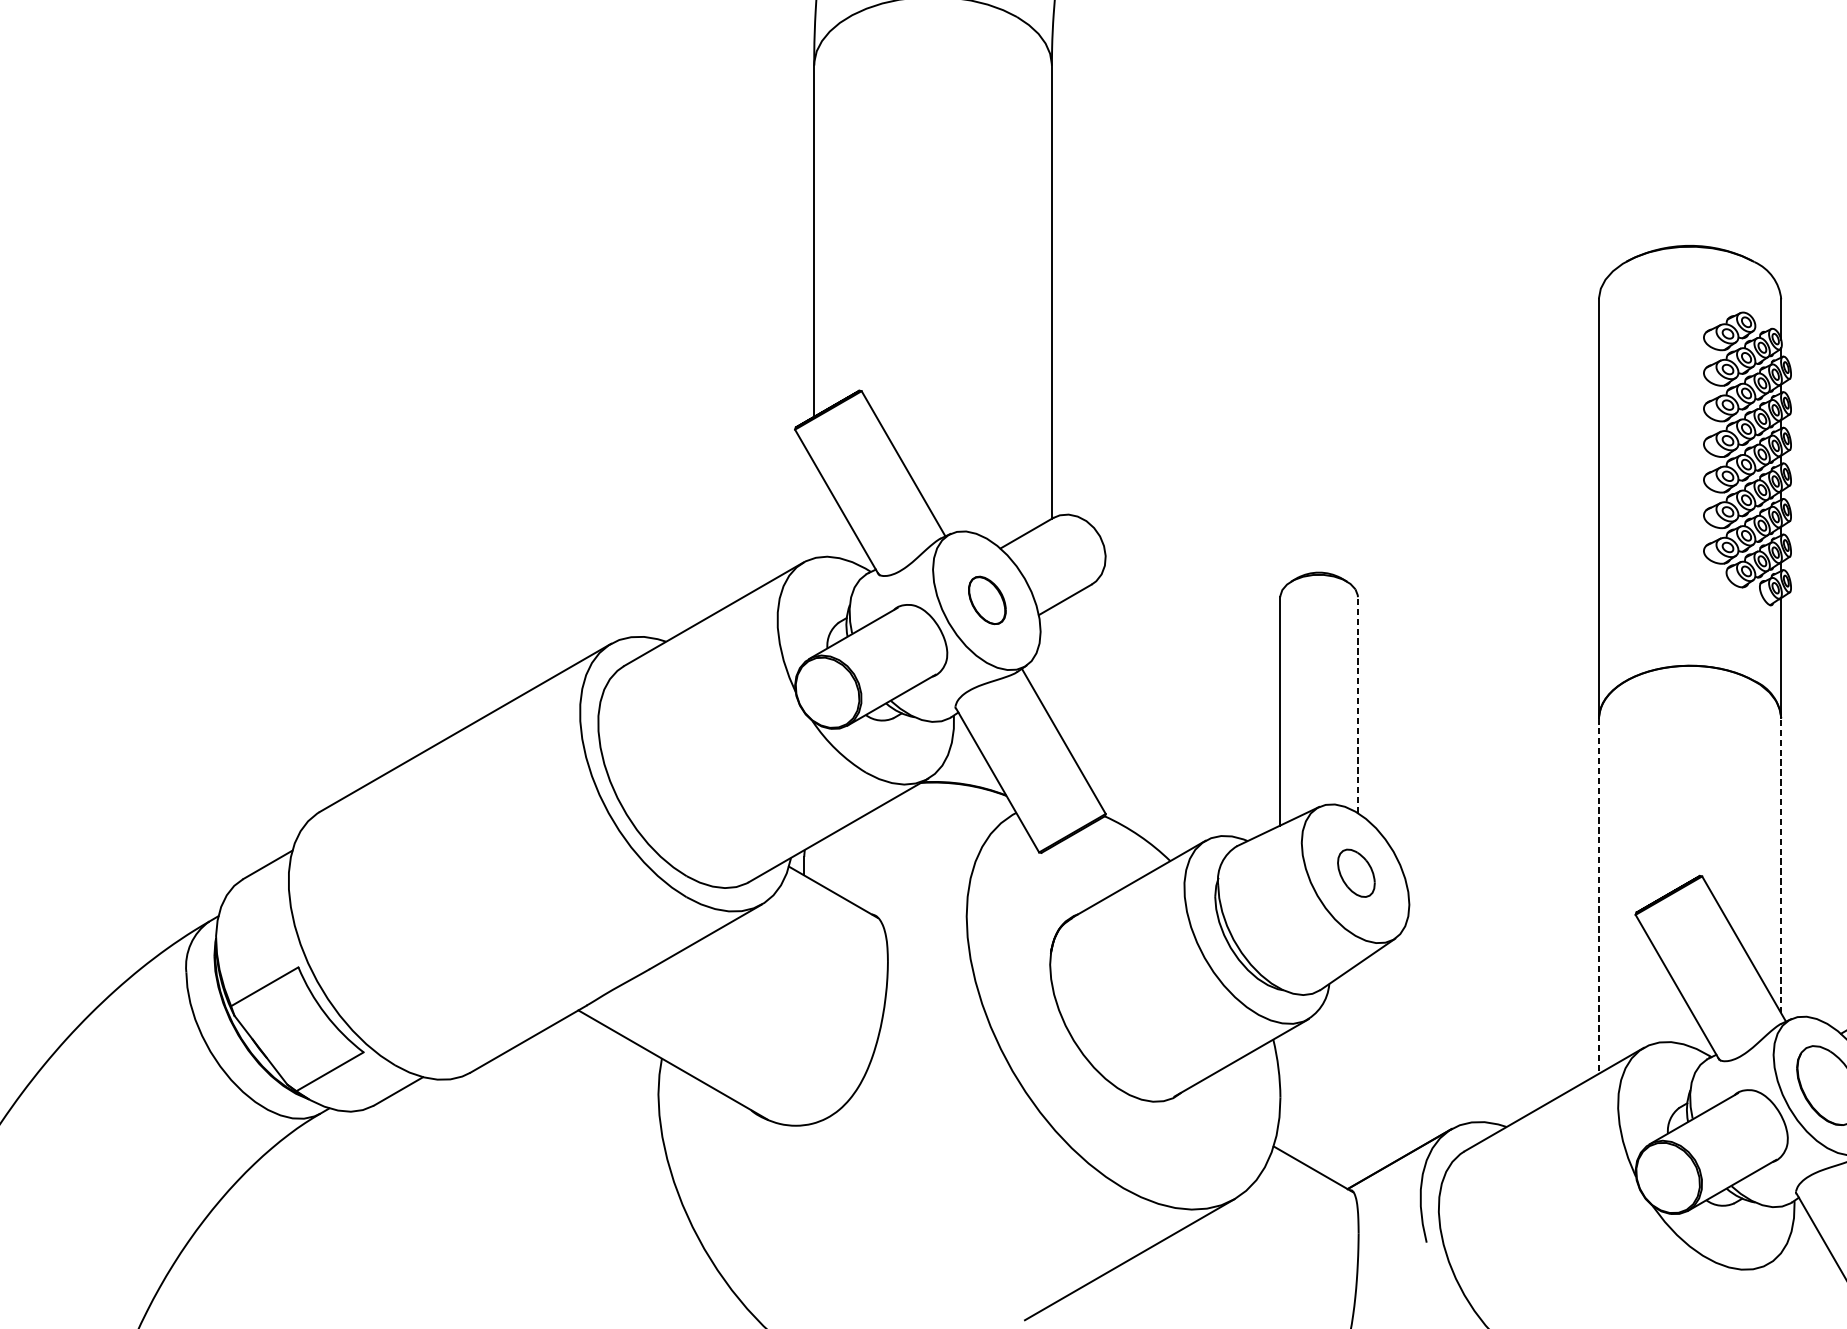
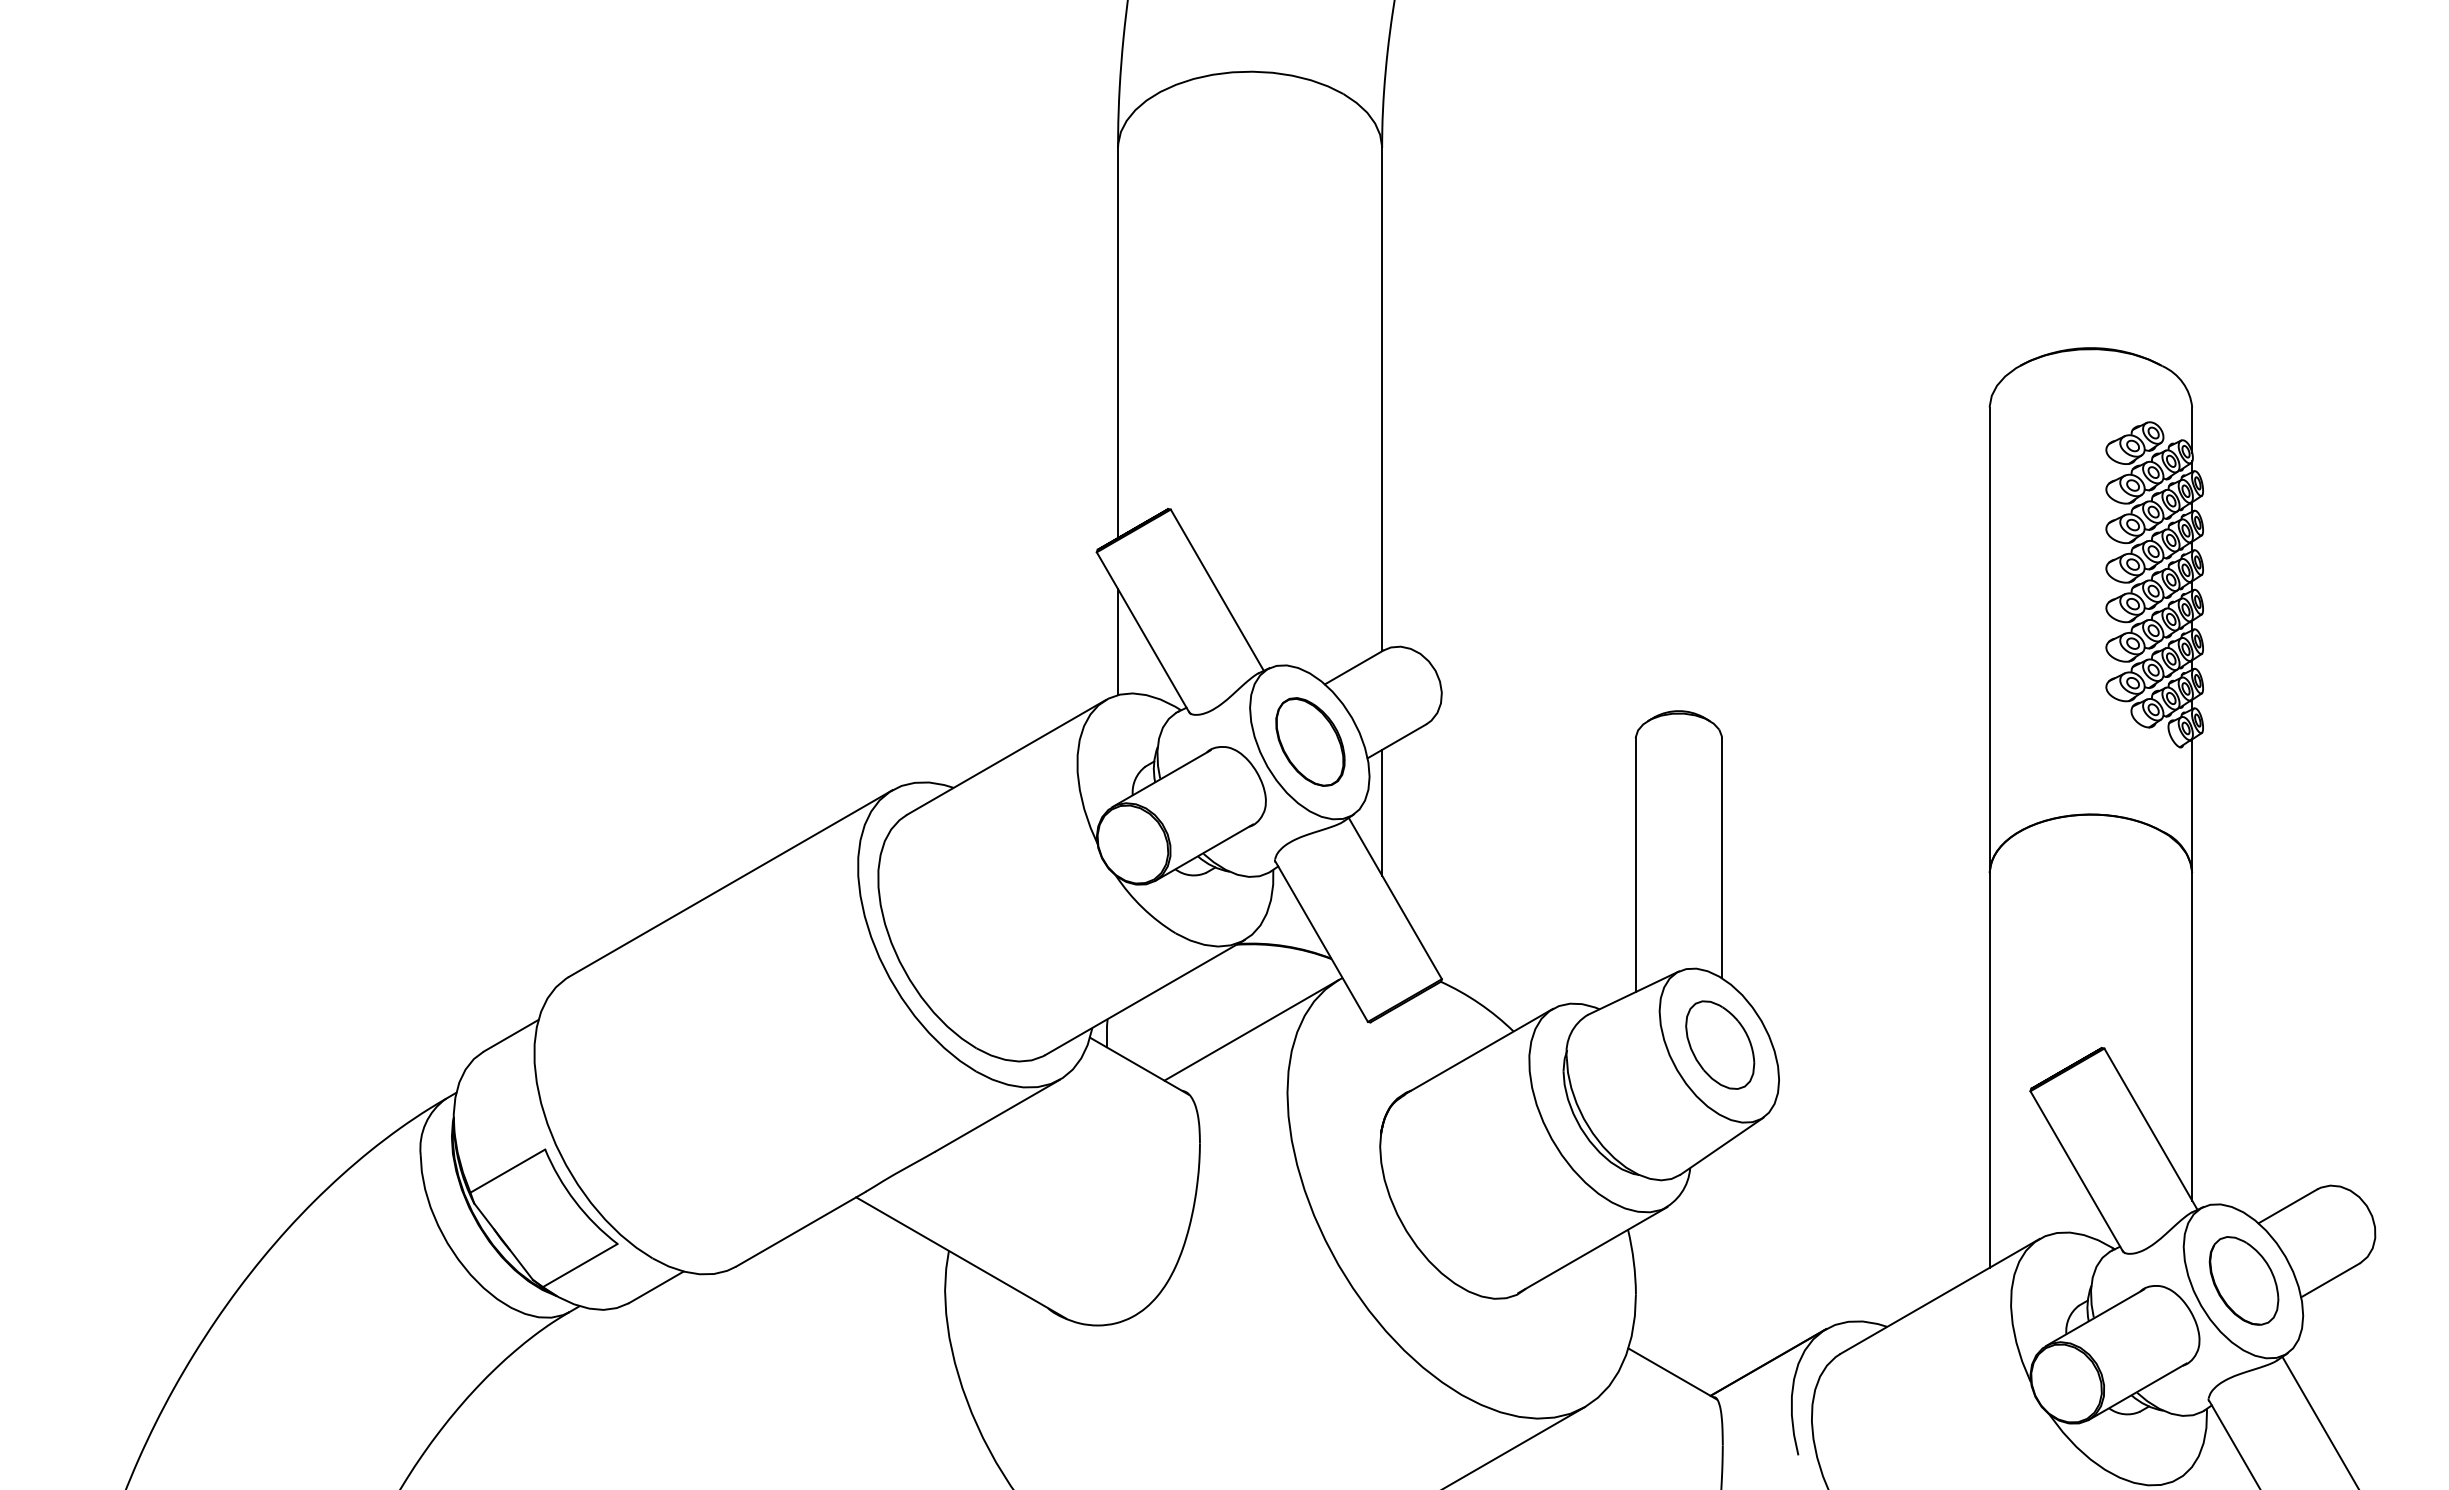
line: (814, 510) -> (1118, 642), added
part: (987, 599) -> (1310, 741), size x1.67
line: (1052, 663) -> (1382, 812), added
line: (1358, 705) -> (1722, 858), dashed -> solid
line: (934, 860) -> (1251, 1030), added
line: (1781, 865) -> (2192, 1036), dashed -> solid
part: (1356, 872) -> (1720, 1044), size x1.67
line: (1598, 896) -> (1989, 1070), dashed -> solid

